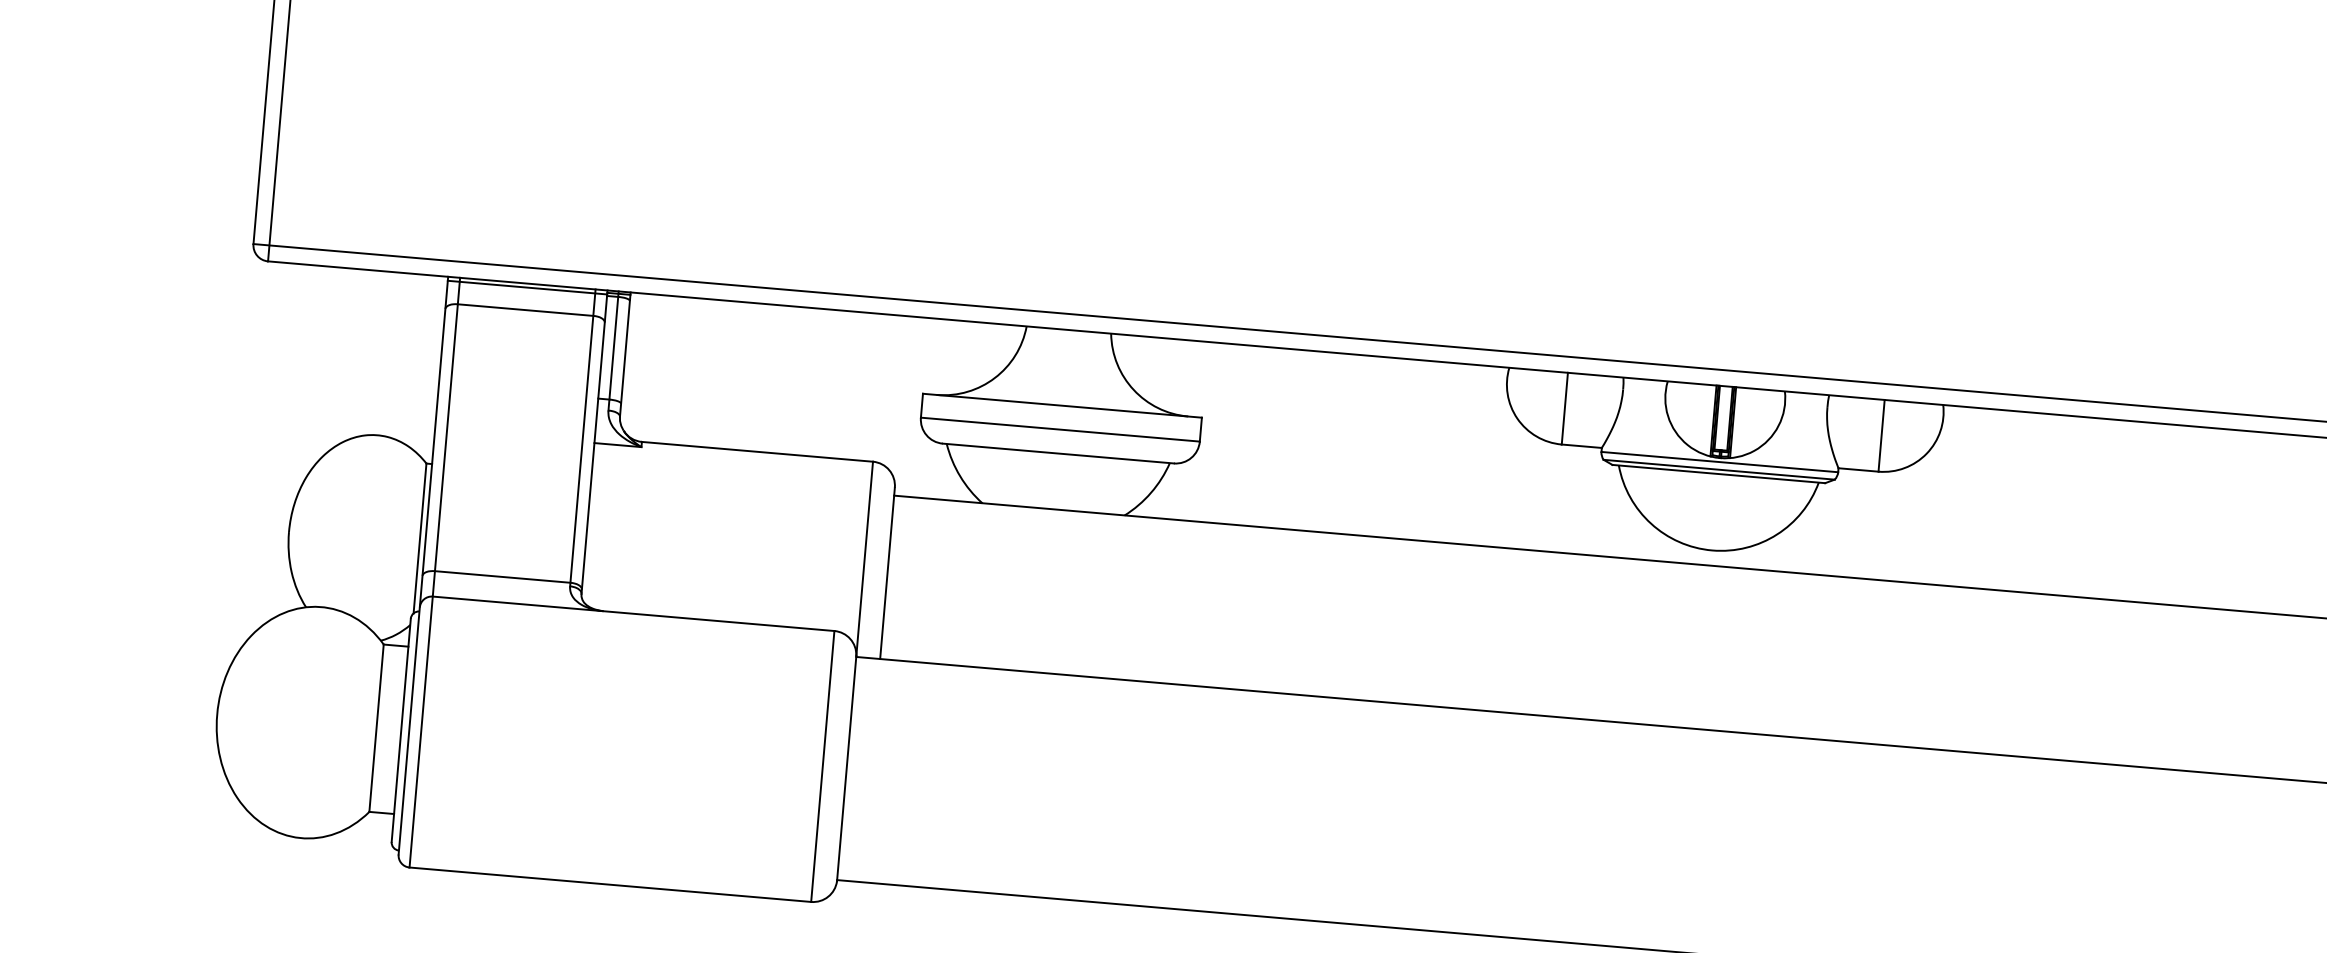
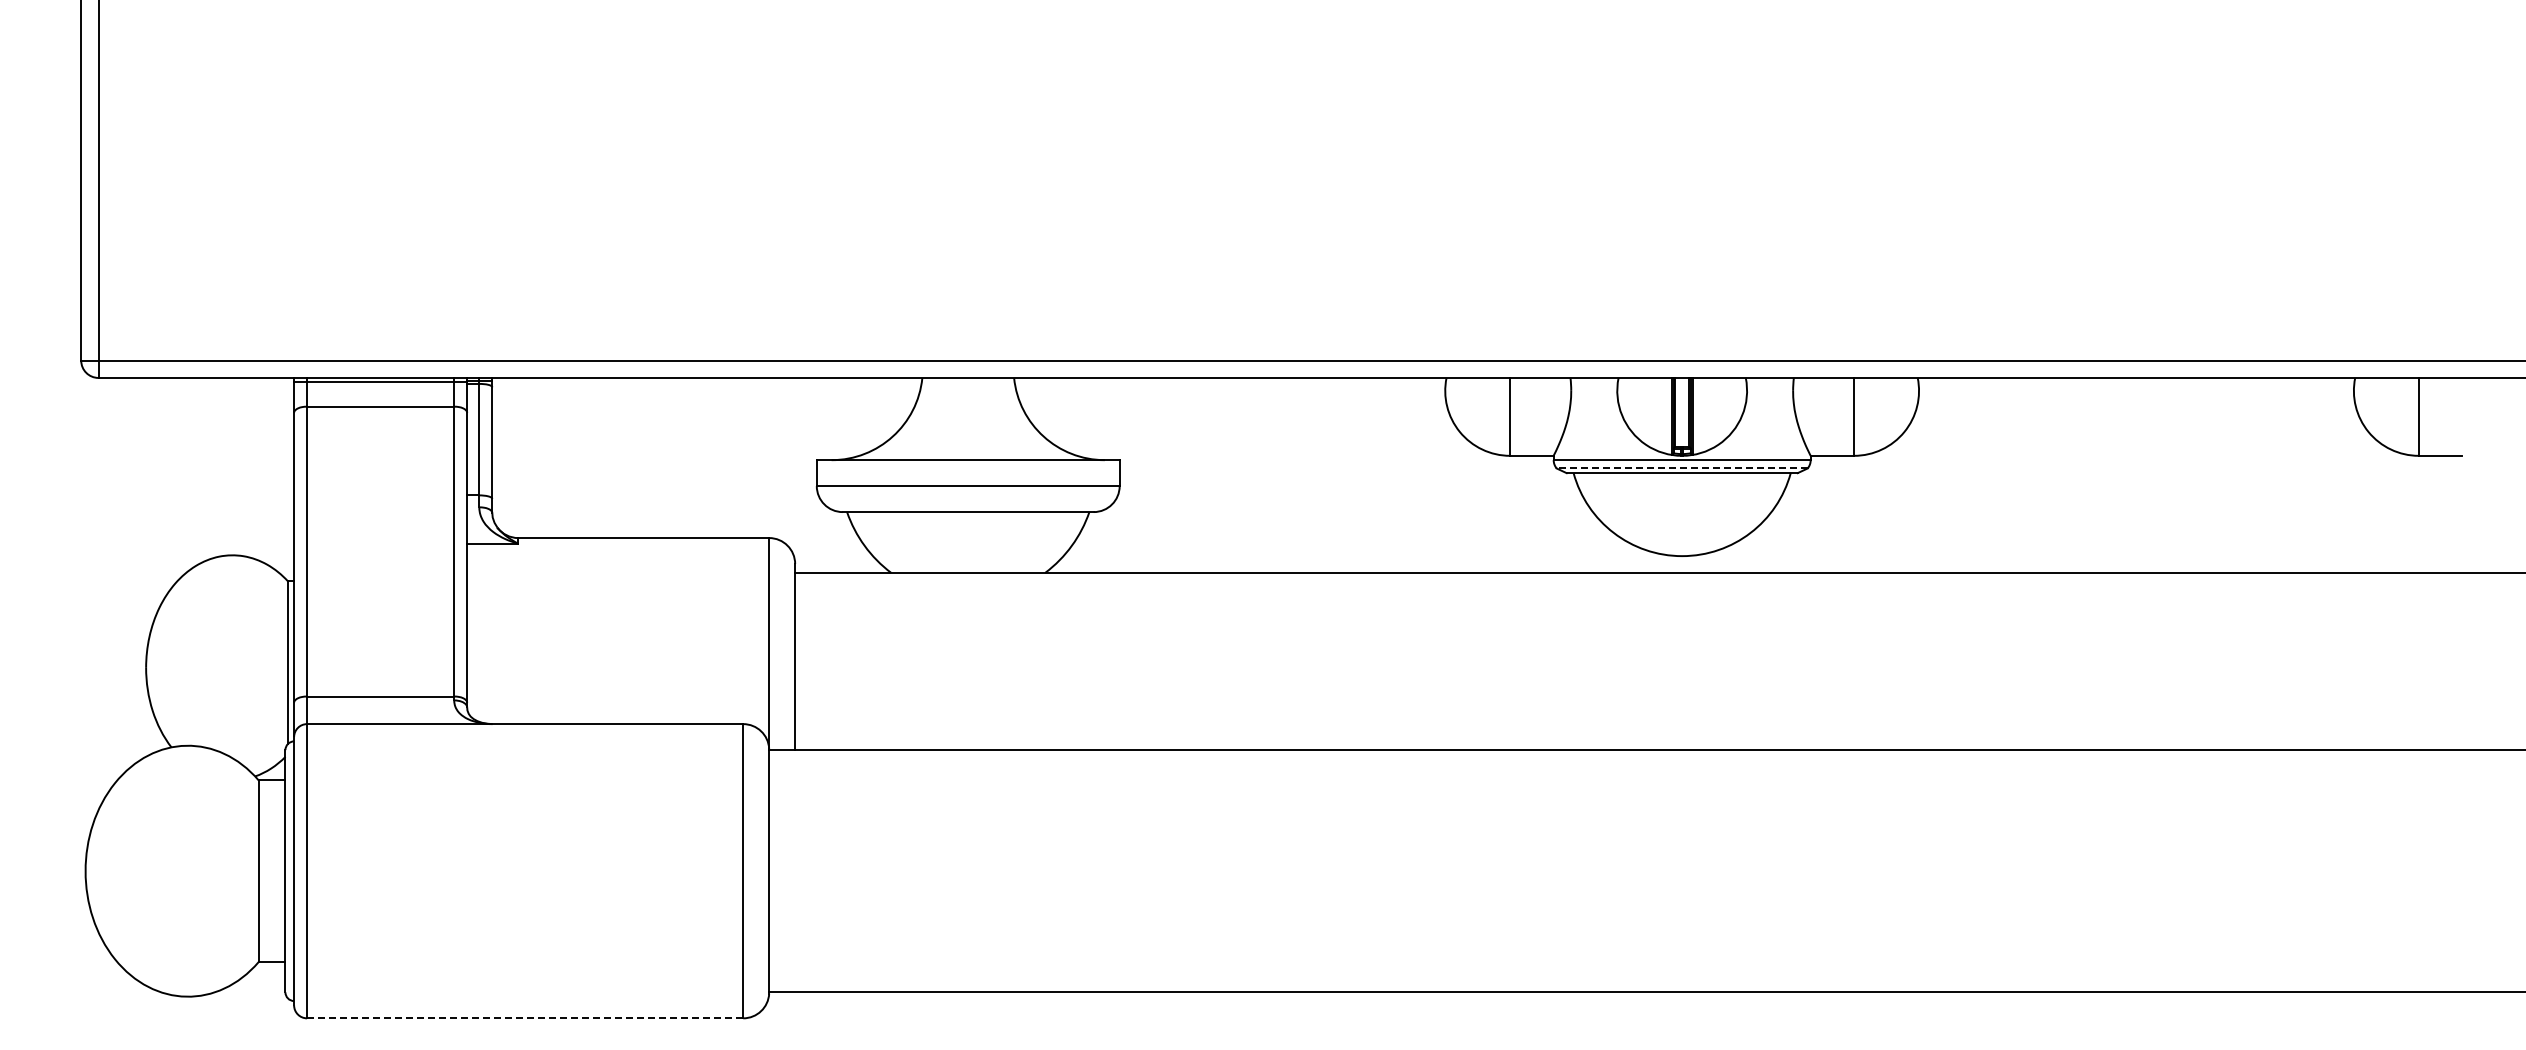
line: (1718, 469) -> (1681, 468), solid -> dashed
line: (610, 884) -> (525, 1018), solid -> dashed

